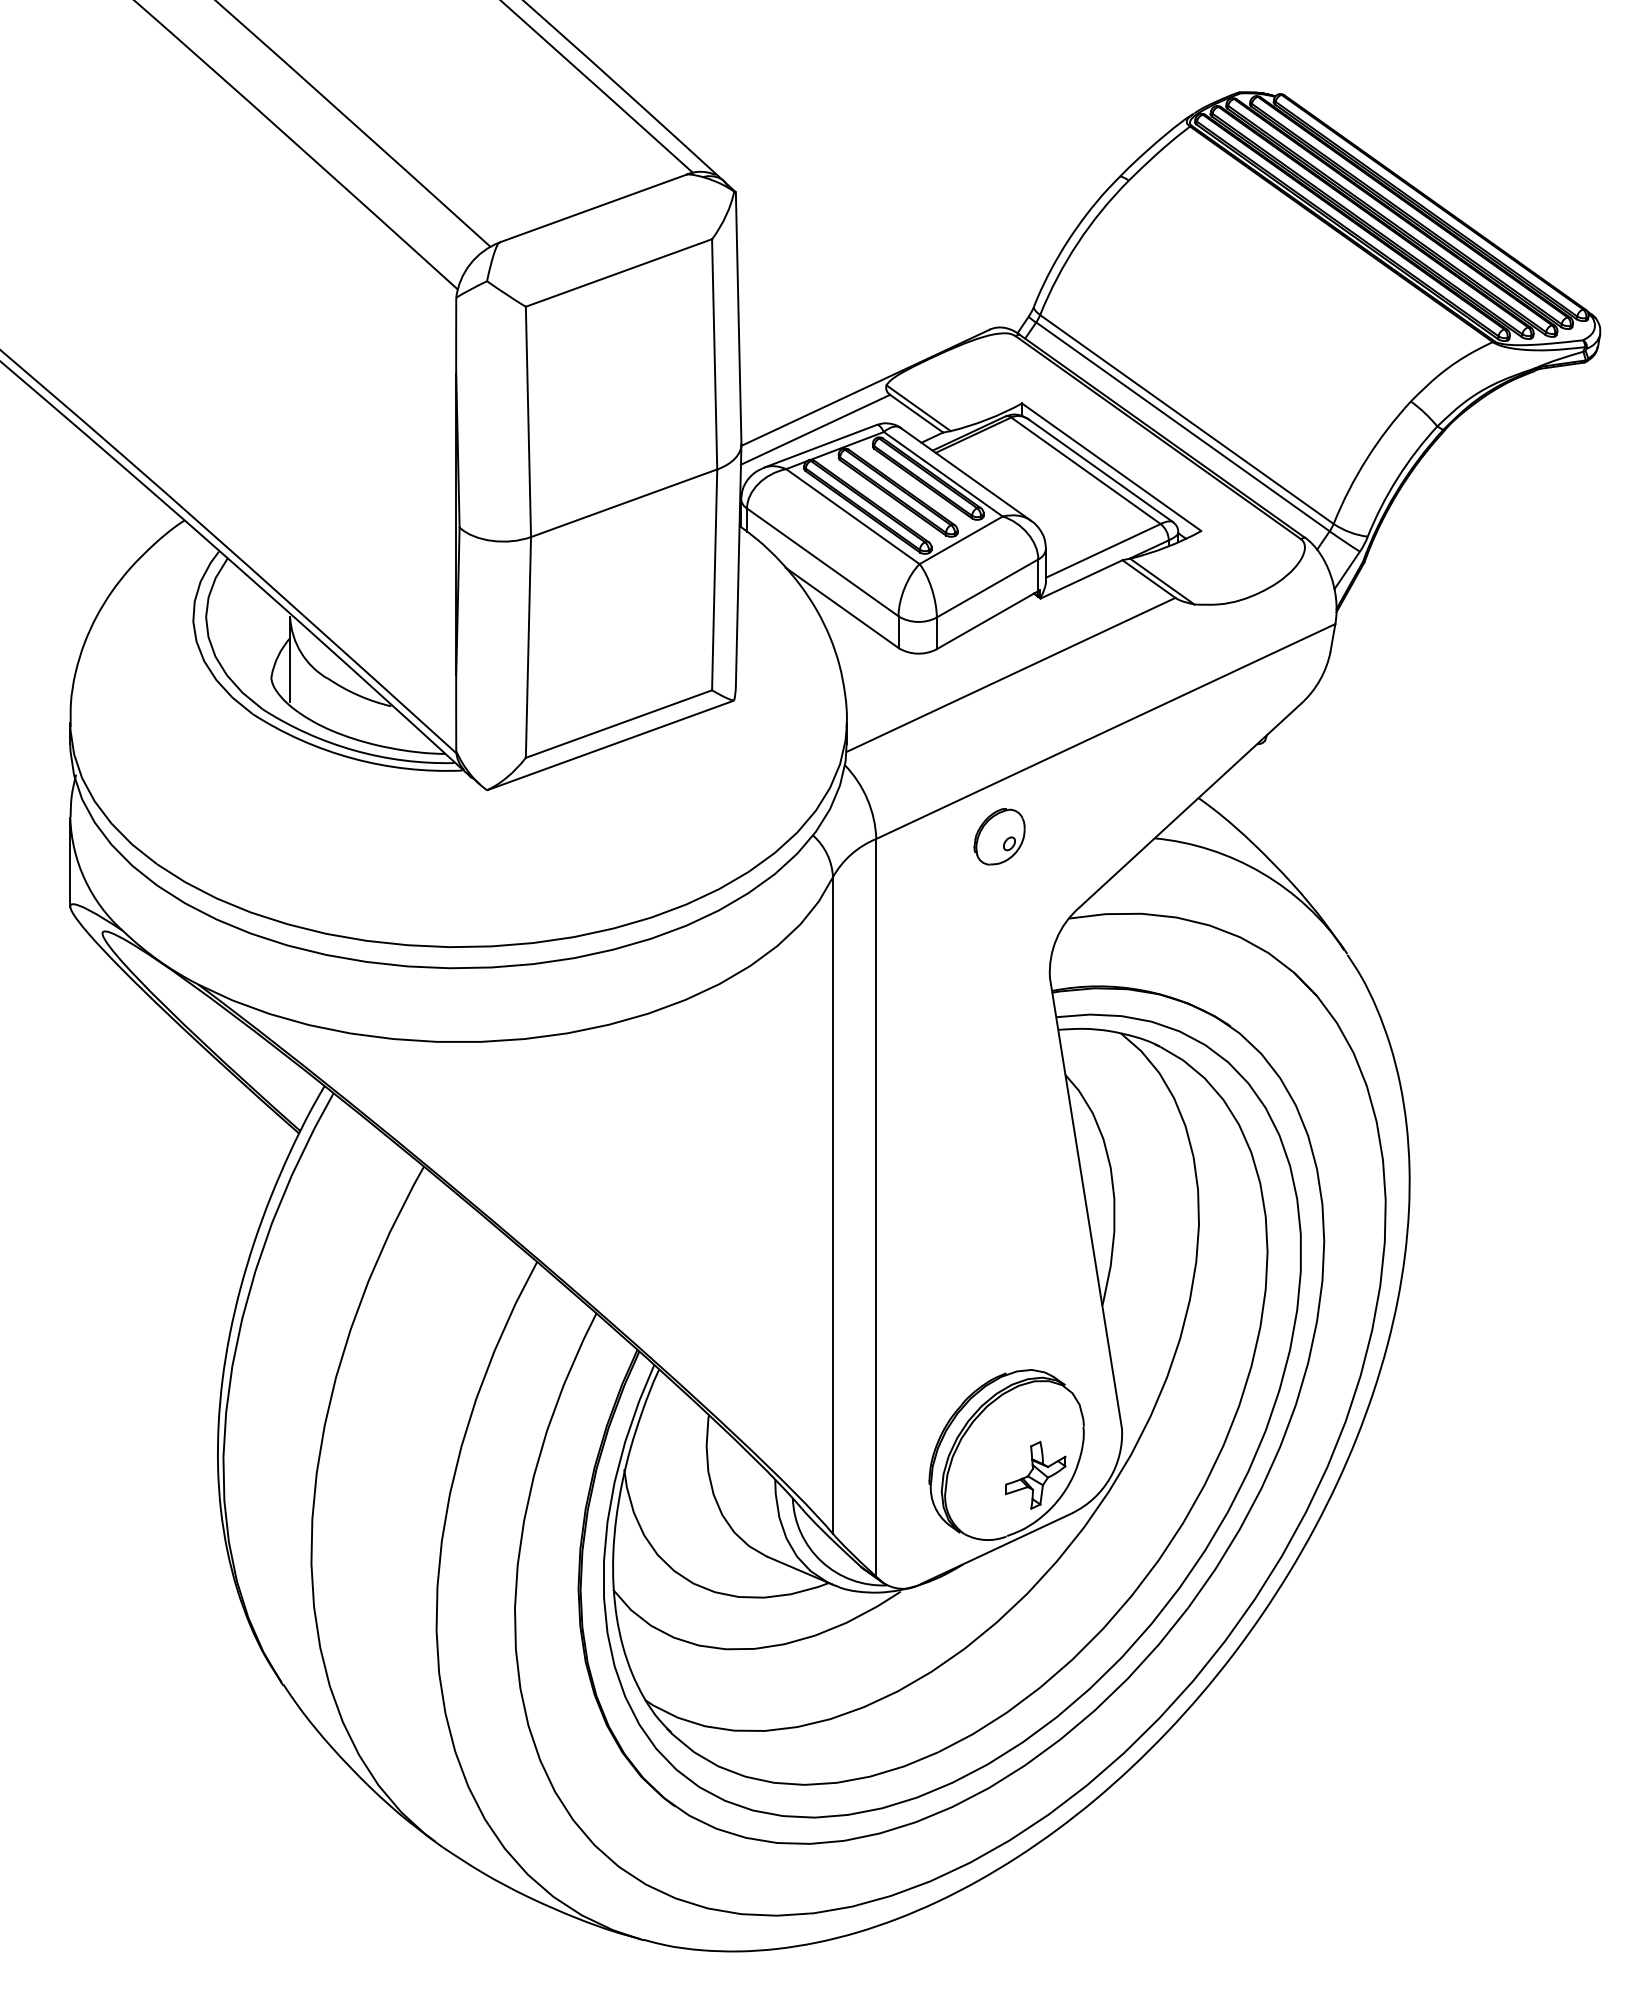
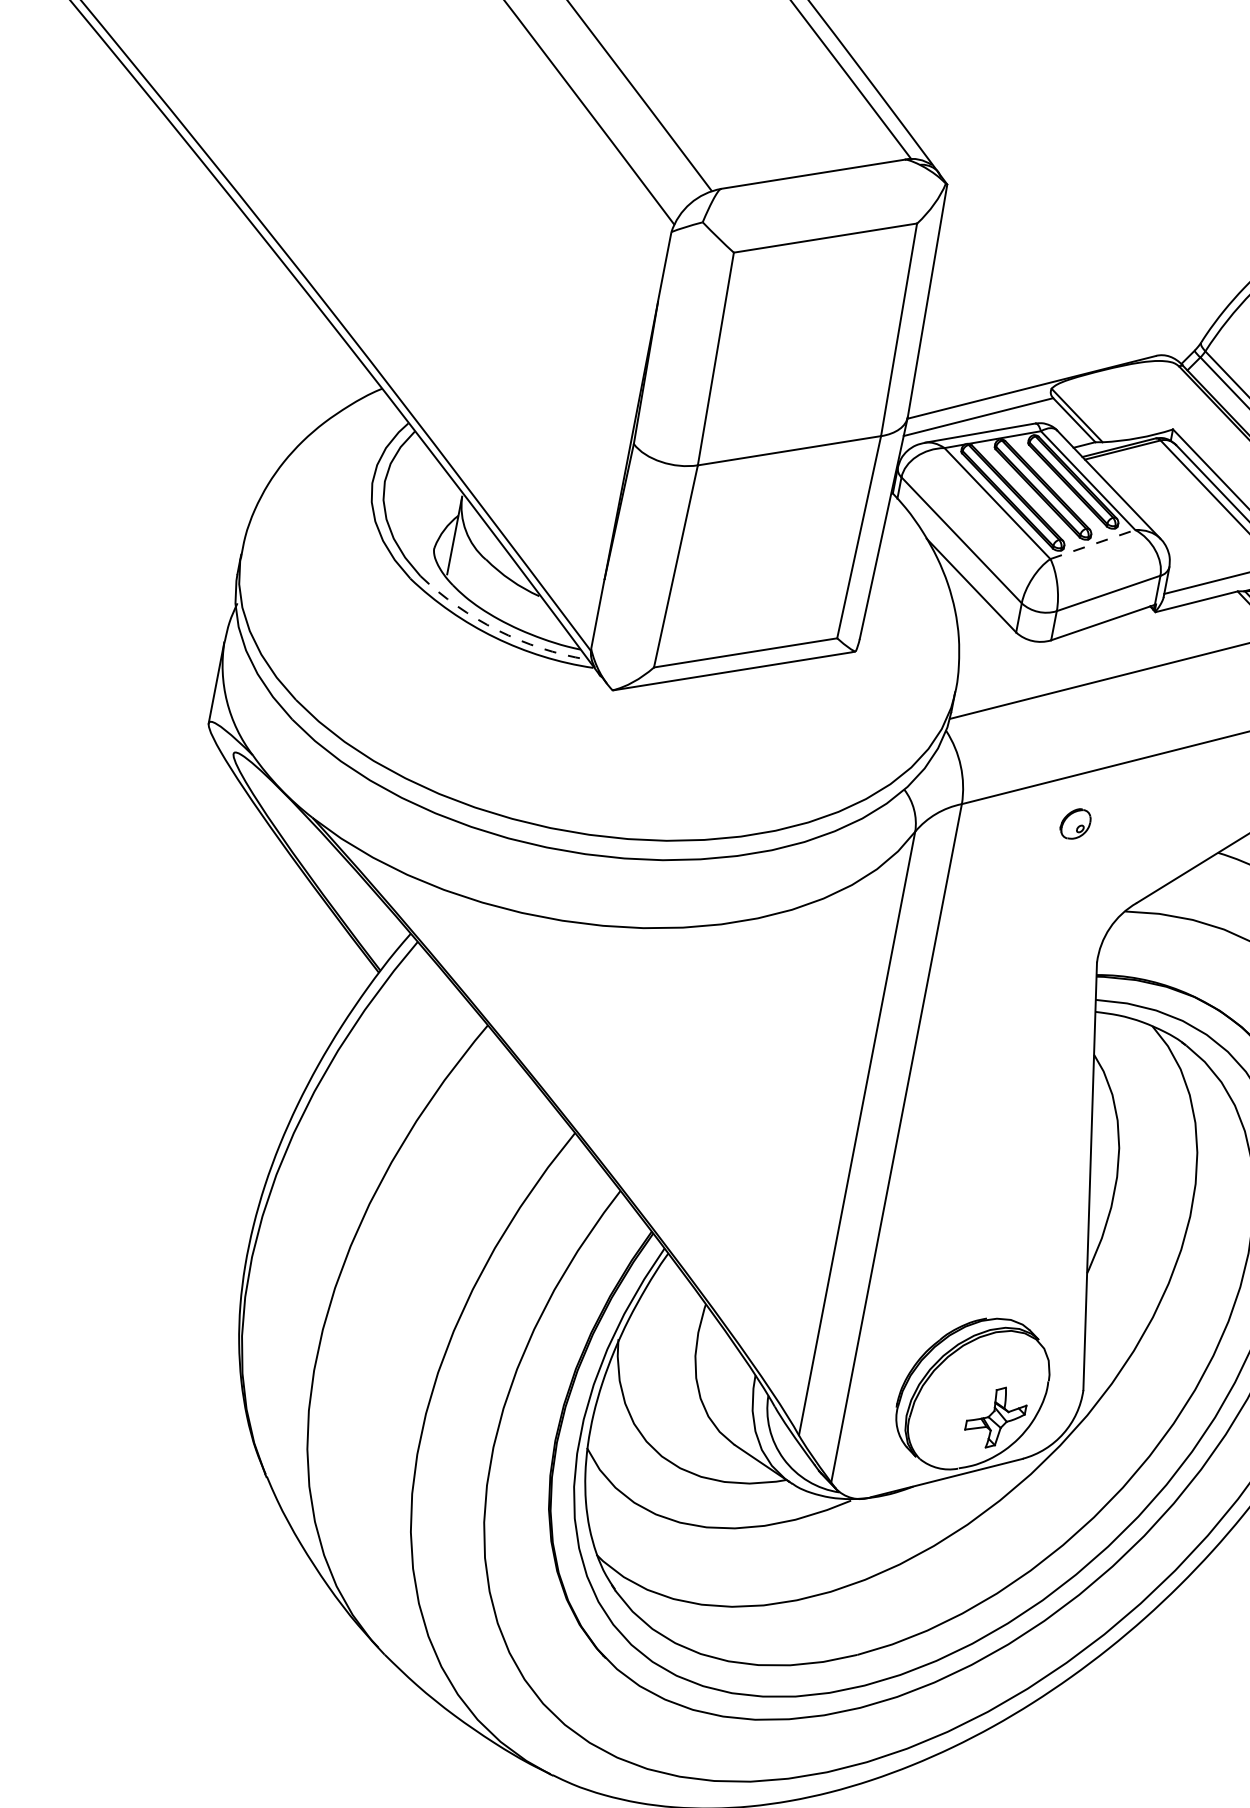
line: (961, 540) -> (1093, 544), solid -> dashed
arc: (354, 750) -> (497, 630), solid -> dashed
part: (999, 836) -> (1075, 823), size x0.6

